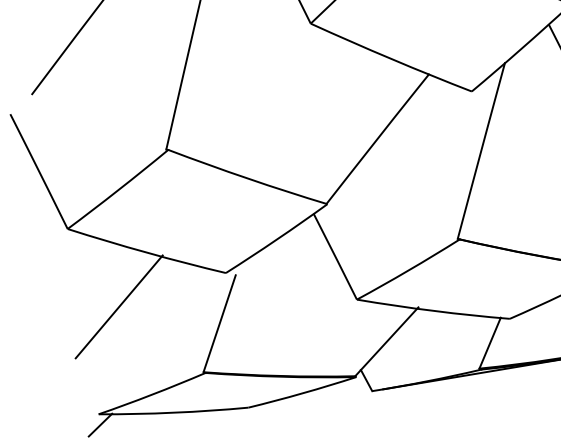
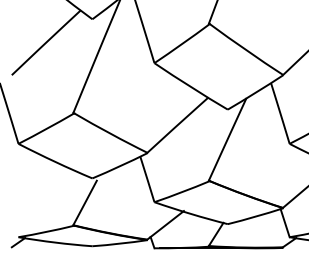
line: (117, 305) -> (36, 185), removed

